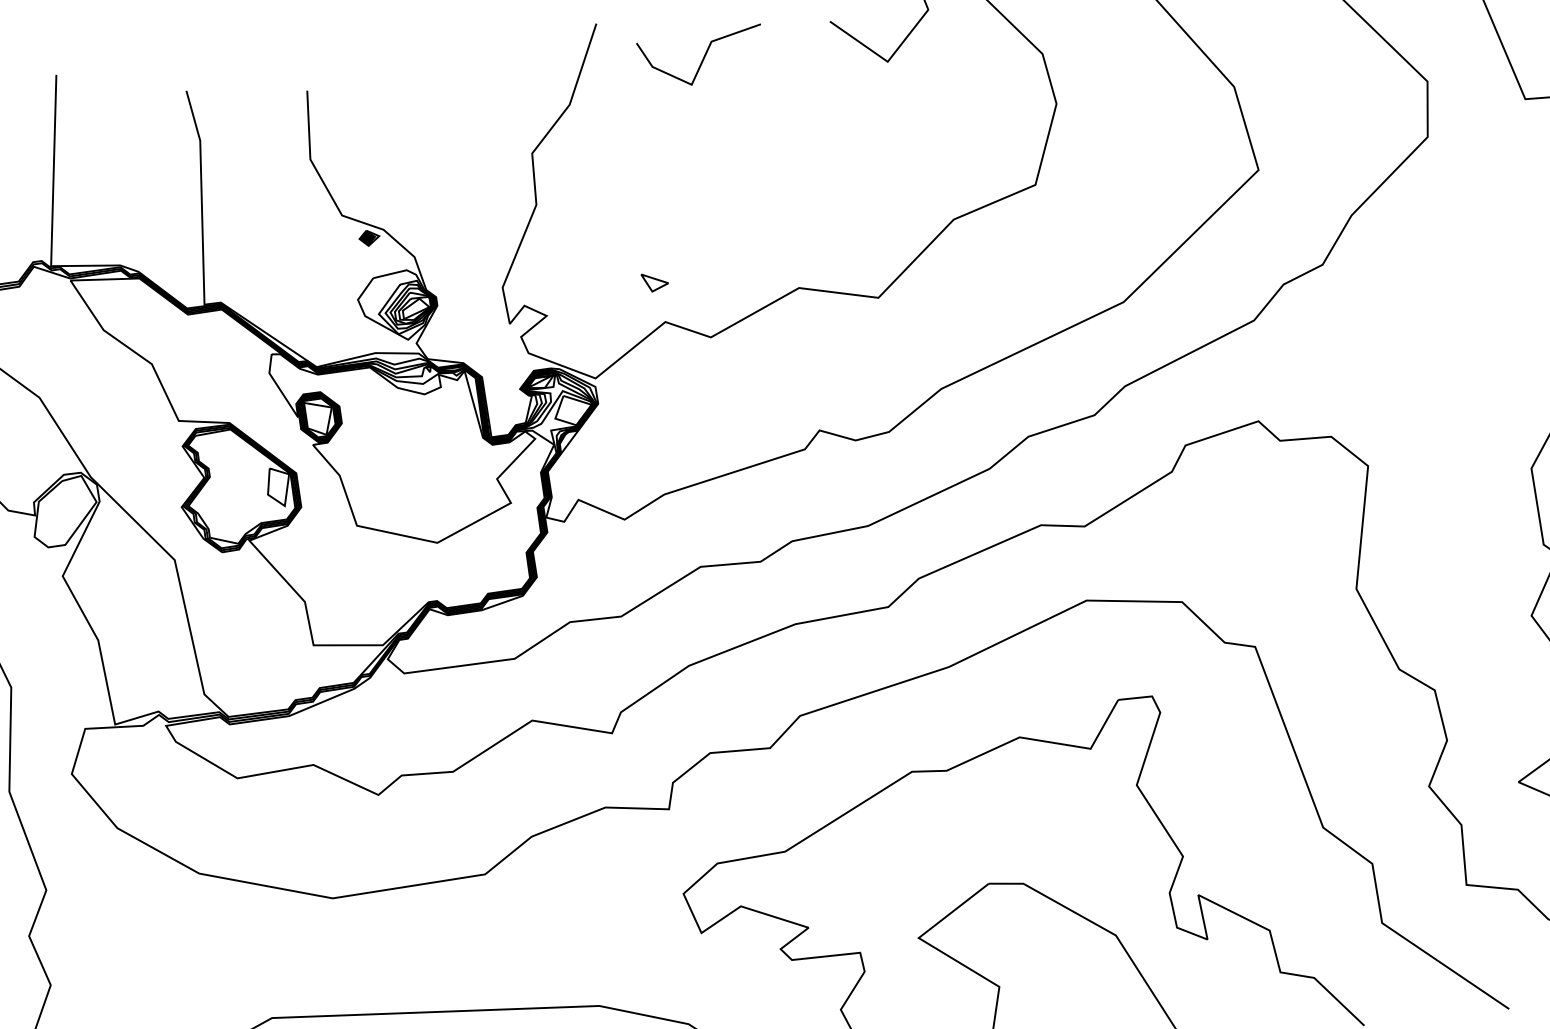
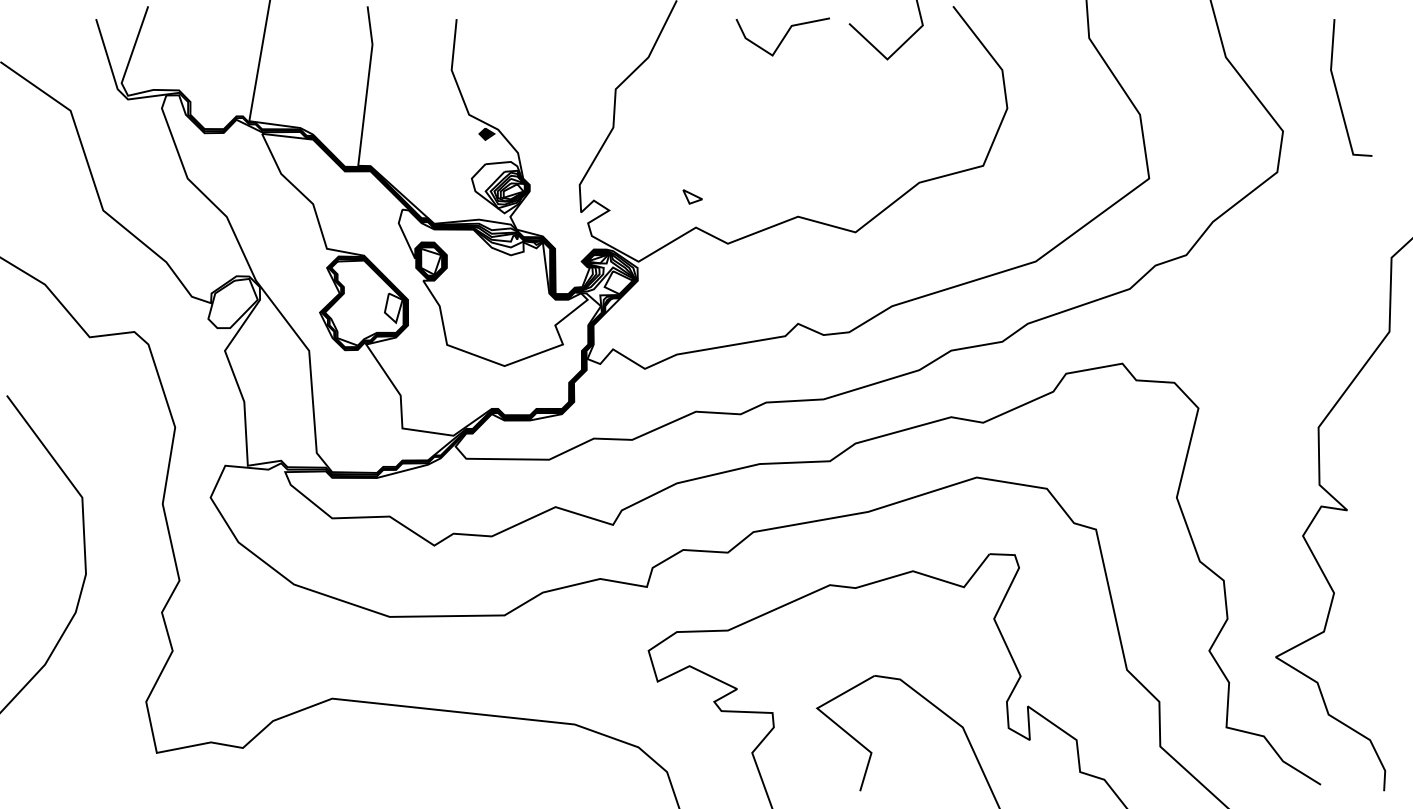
line: (702, 57) -> (783, 36), moved

